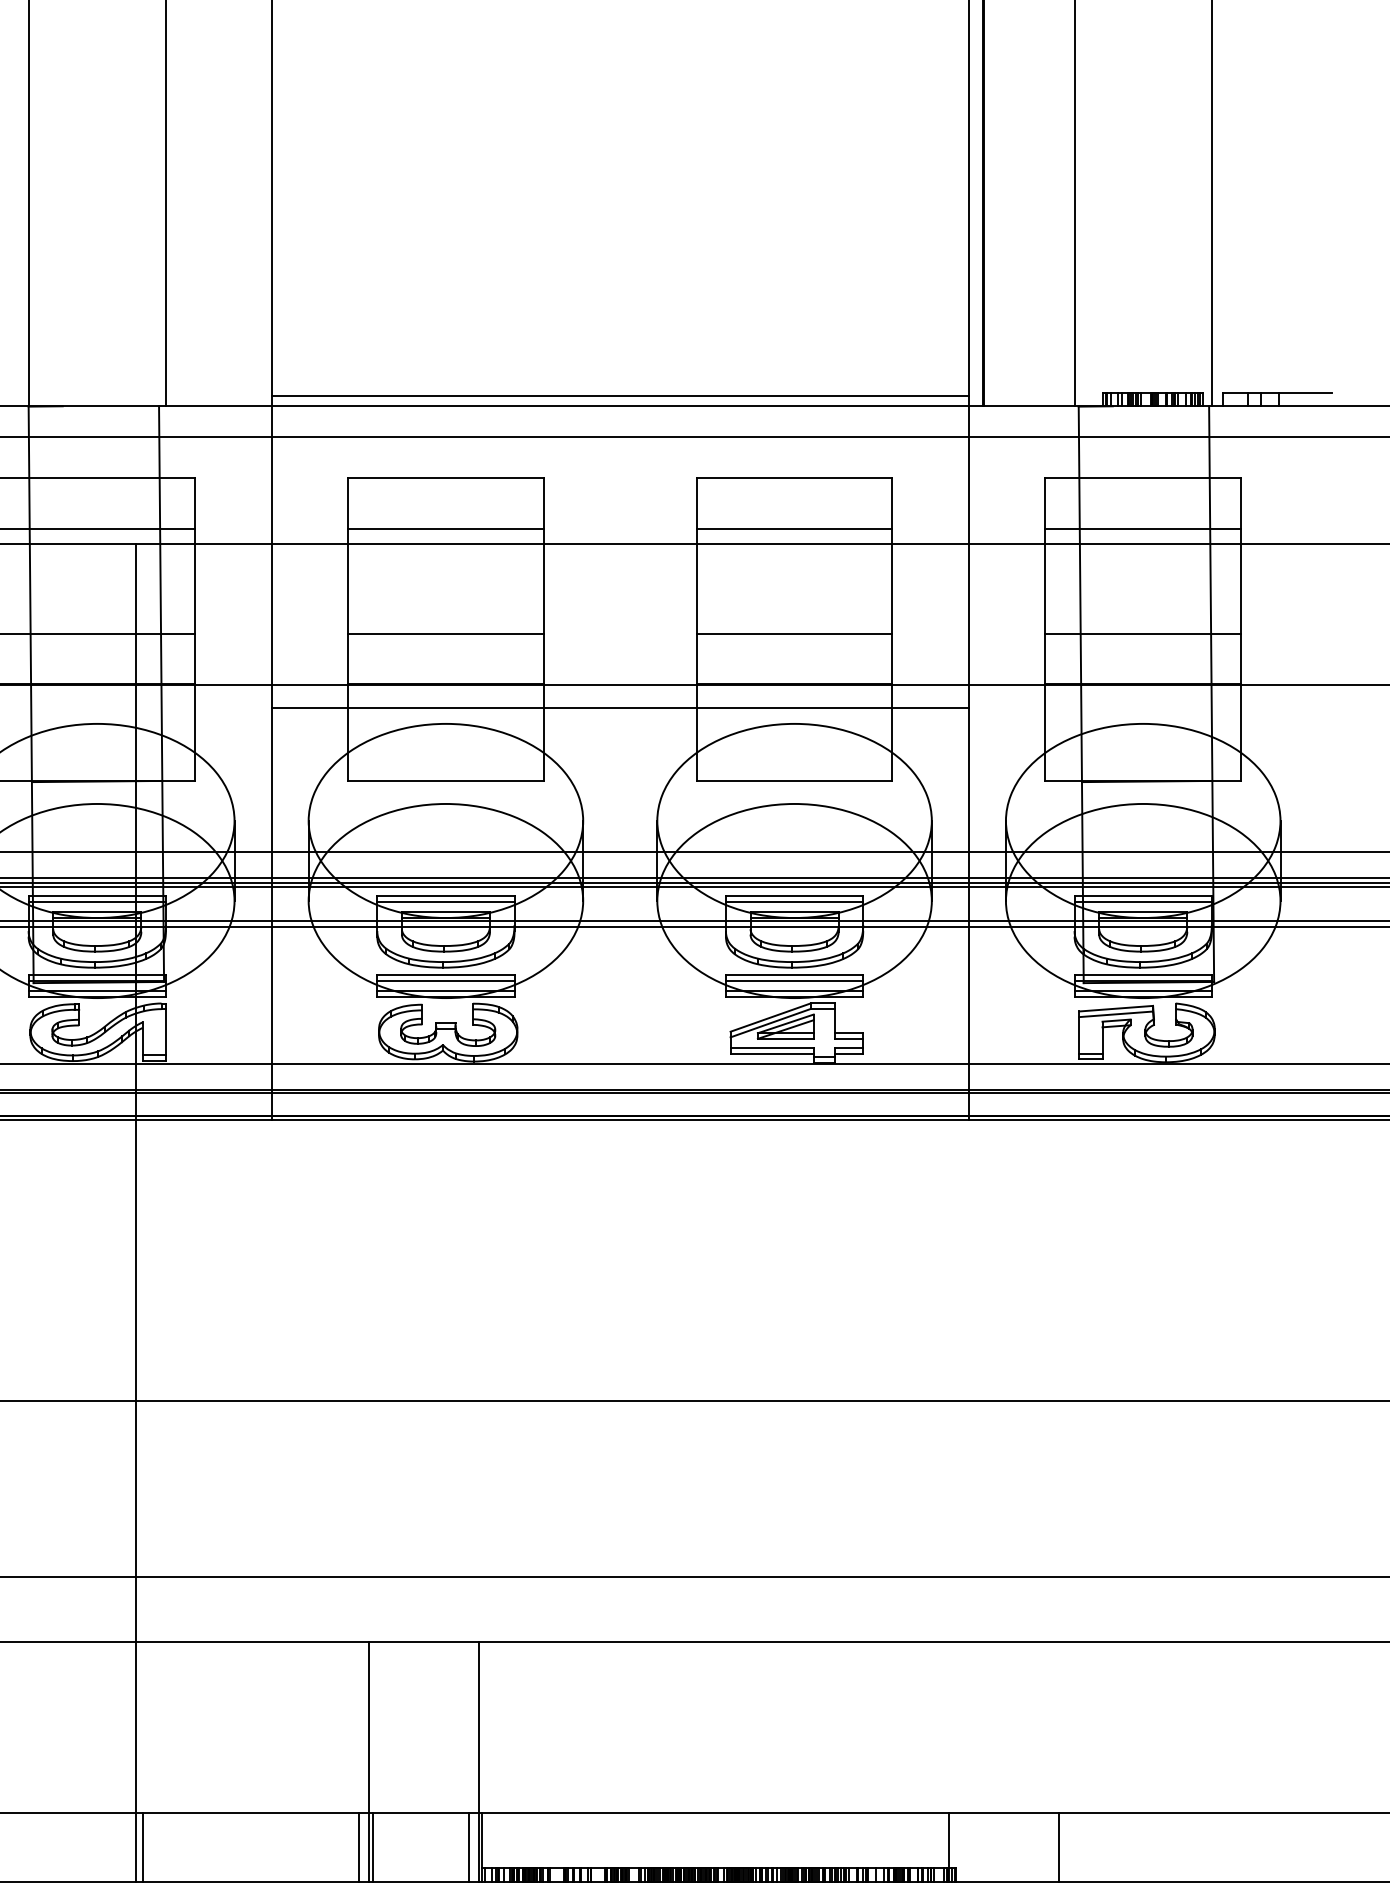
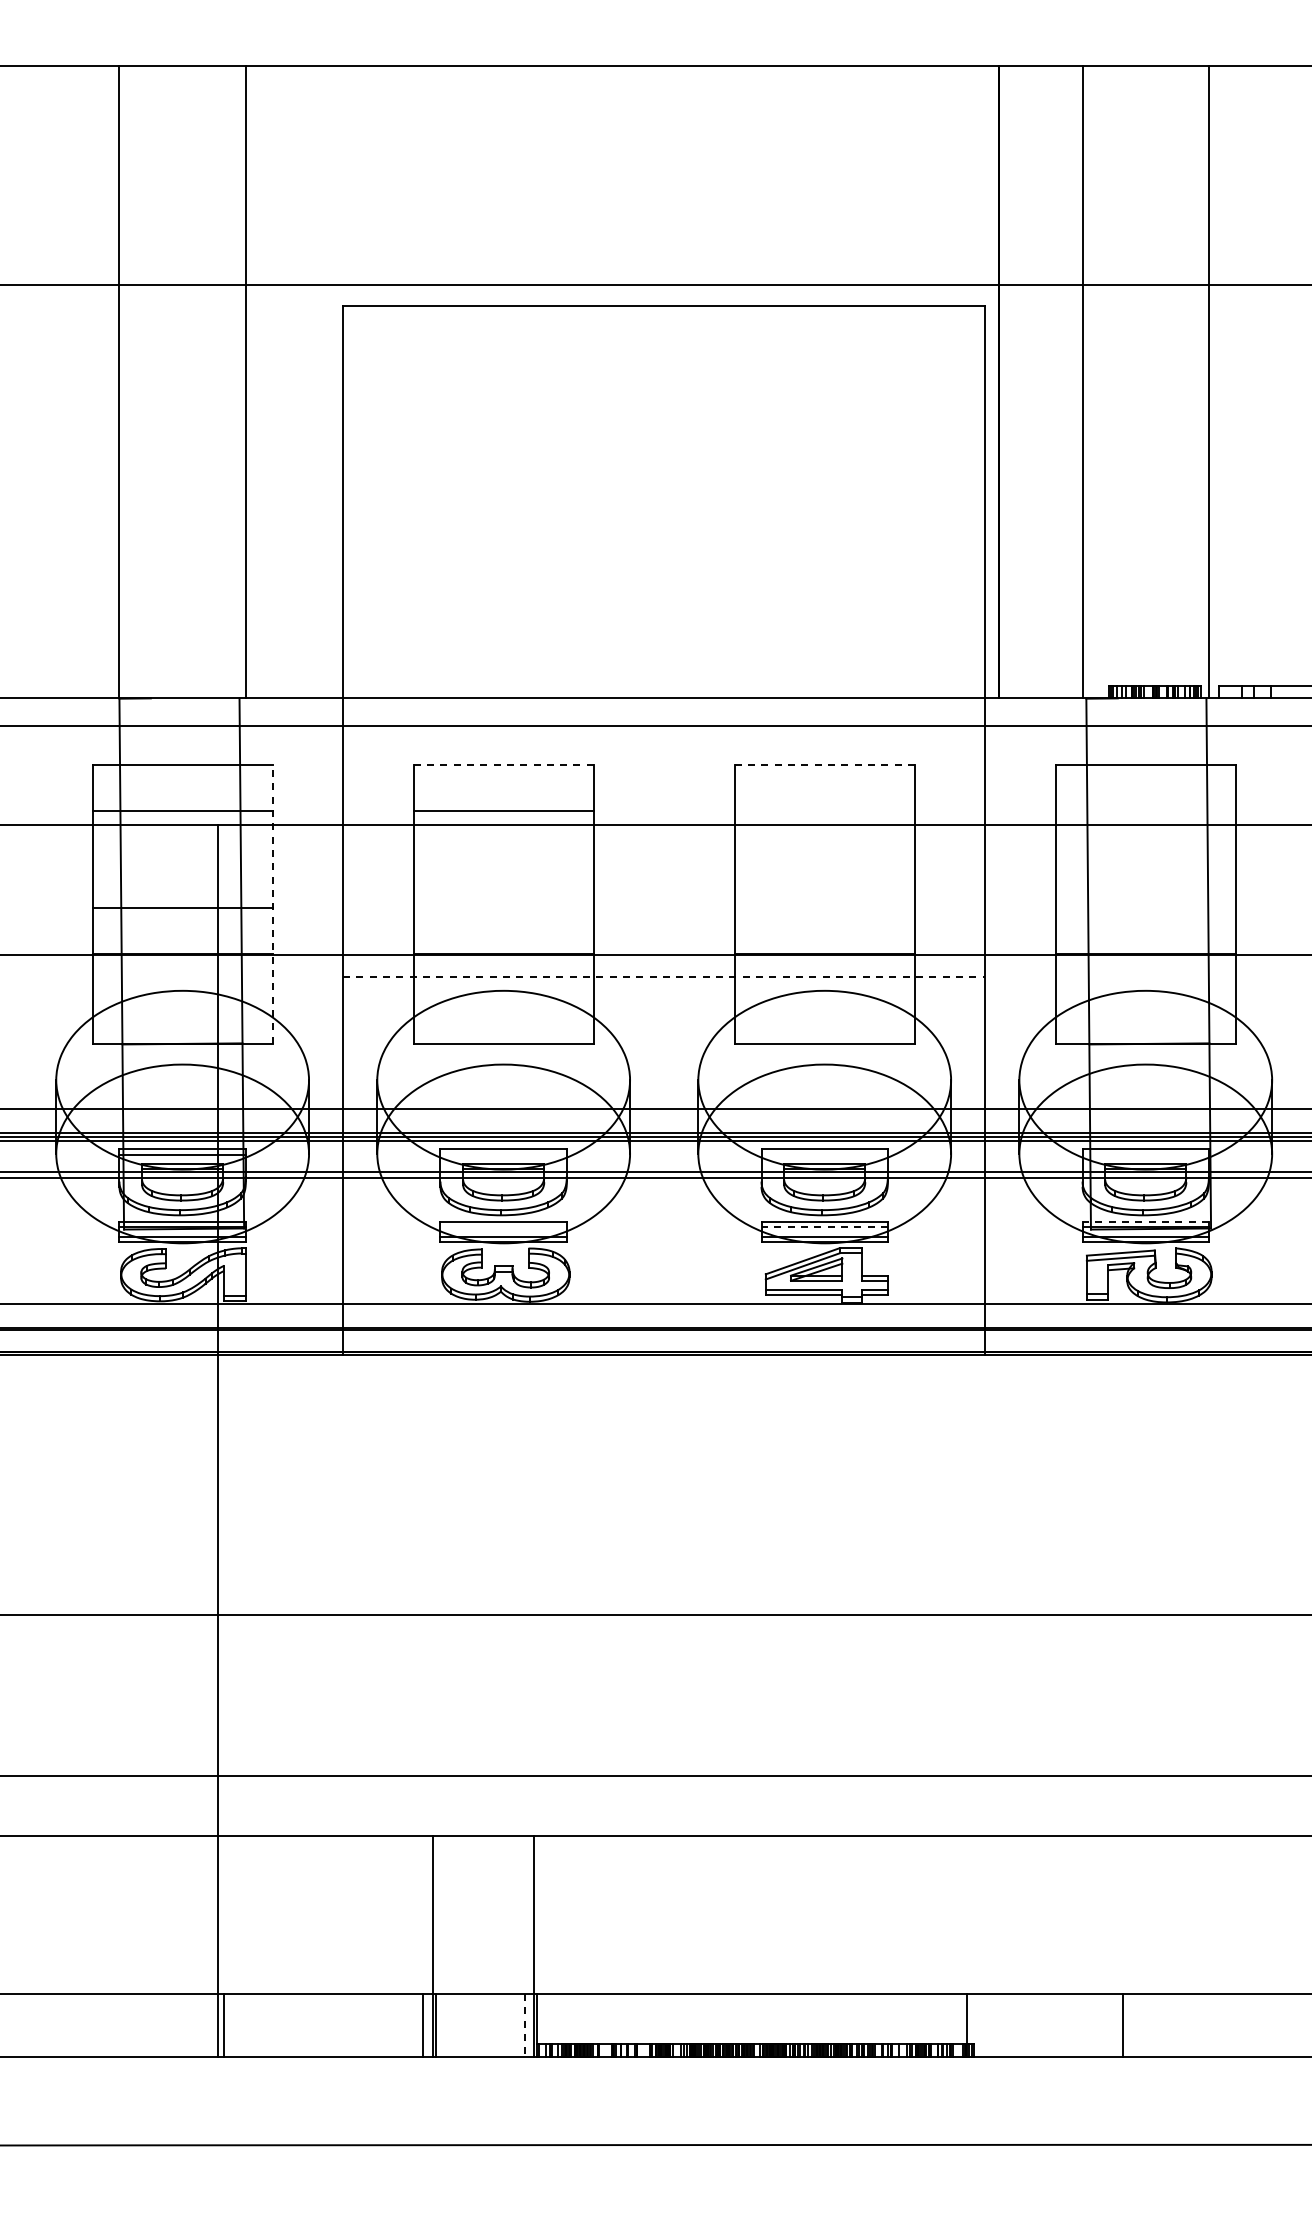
line: (620, 395) -> (664, 688), removed
line: (446, 478) -> (504, 764), solid -> dashed
line: (795, 478) -> (825, 764), solid -> dashed
line: (794, 529) -> (824, 811), removed
line: (1142, 529) -> (1145, 811), removed
line: (194, 629) -> (272, 903), solid -> dashed
line: (445, 633) -> (503, 907), removed
line: (794, 633) -> (824, 907), removed
line: (1142, 633) -> (1145, 907), removed
line: (620, 708) -> (664, 976), solid -> dashed
line: (445, 901) -> (503, 1154), removed
line: (794, 901) -> (824, 1154), removed
line: (1142, 901) -> (1145, 1154), removed
line: (1142, 975) -> (1145, 1222), solid -> dashed
line: (445, 980) -> (503, 1227), removed
line: (794, 980) -> (824, 1227), solid -> dashed
line: (468, 1847) -> (524, 2025), solid -> dashed
line: (1059, 1847) -> (1123, 2025), moved

